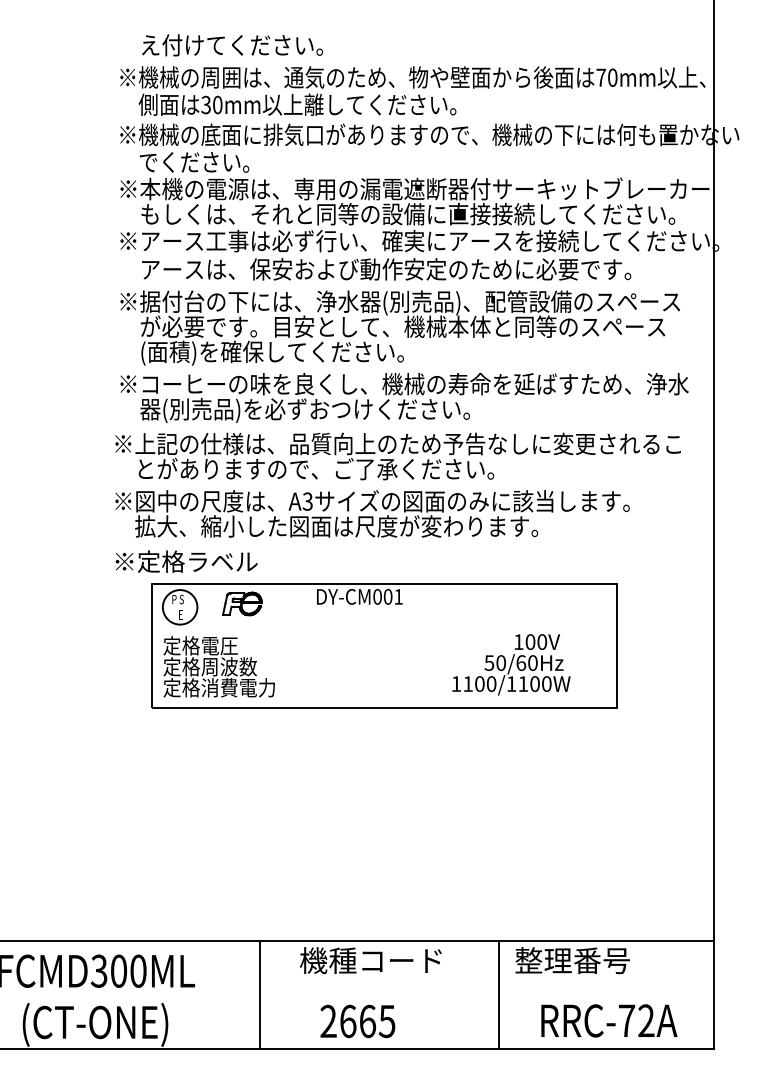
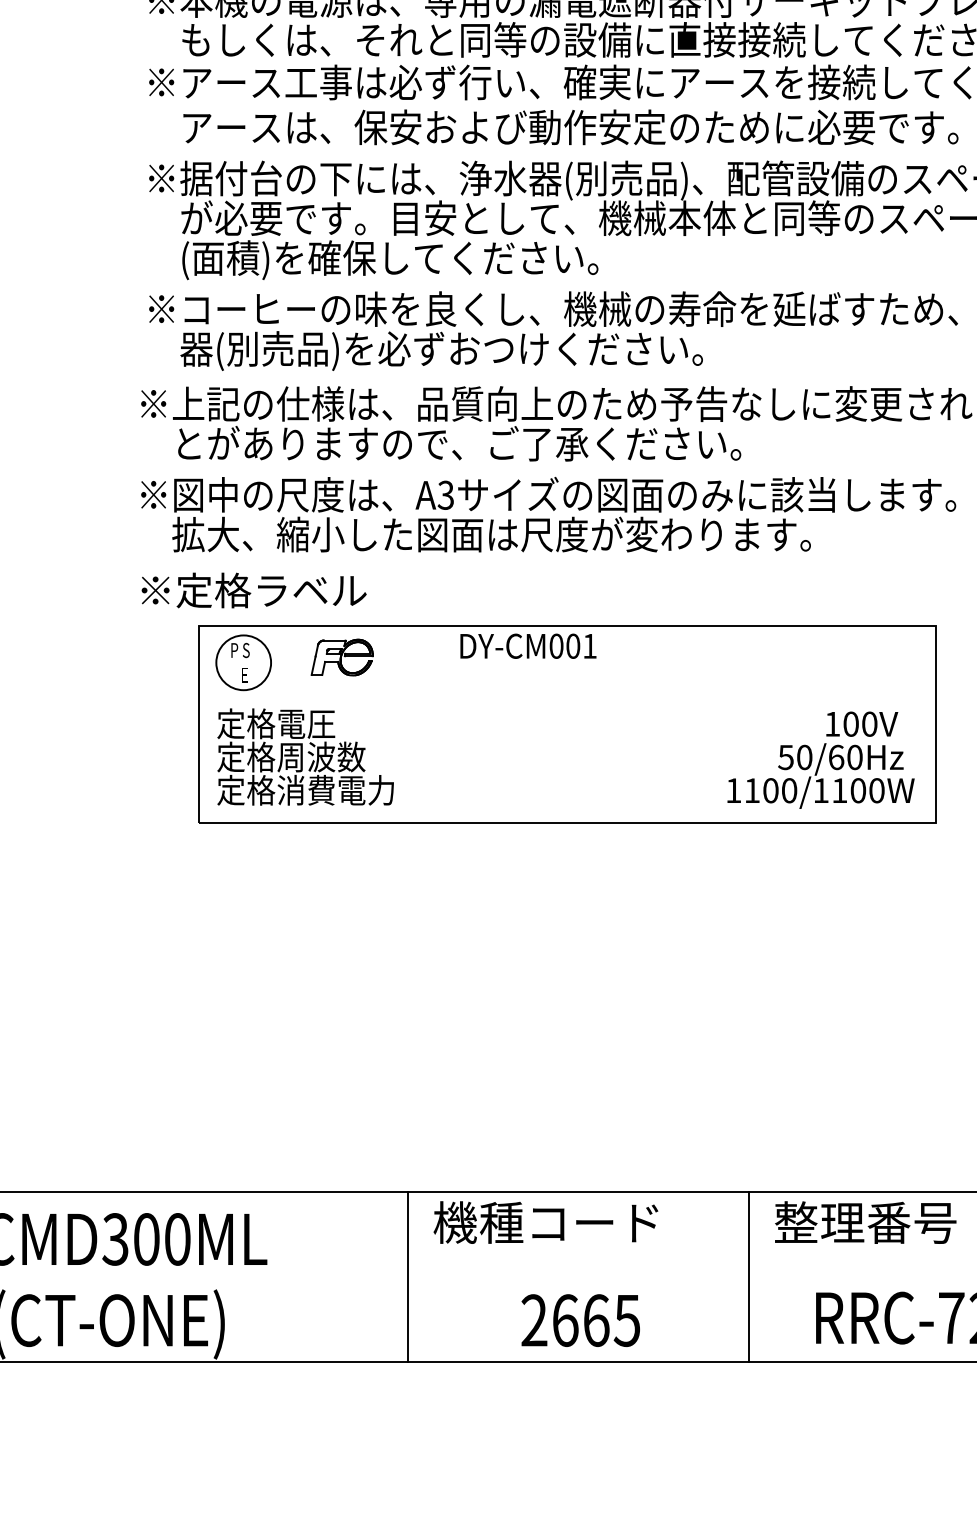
text: (511, 664) -> (821, 759), moved
line: (260, 994) -> (409, 1276), moved
text: (357, 1021) -> (580, 1320), moved

